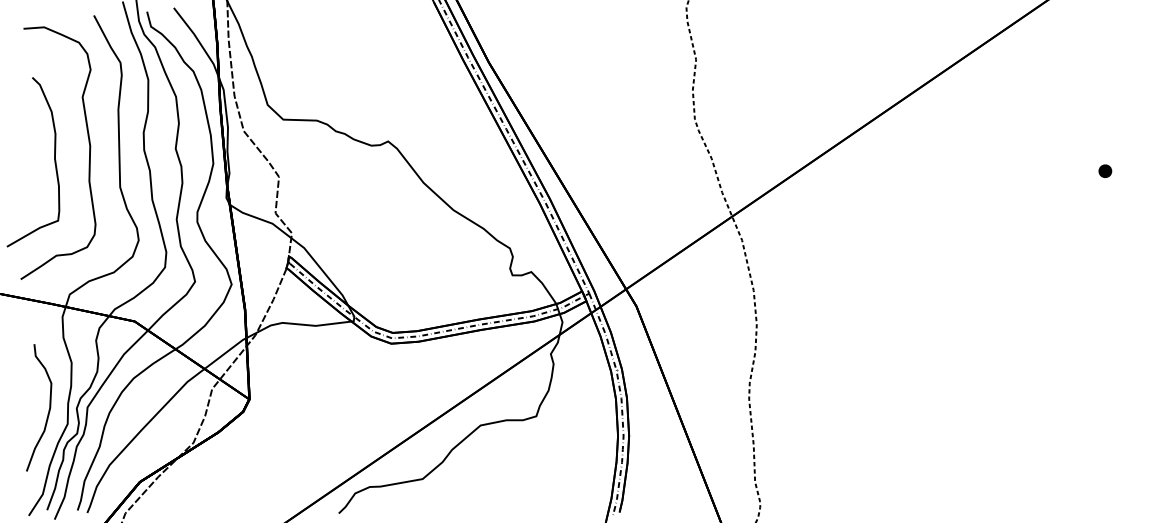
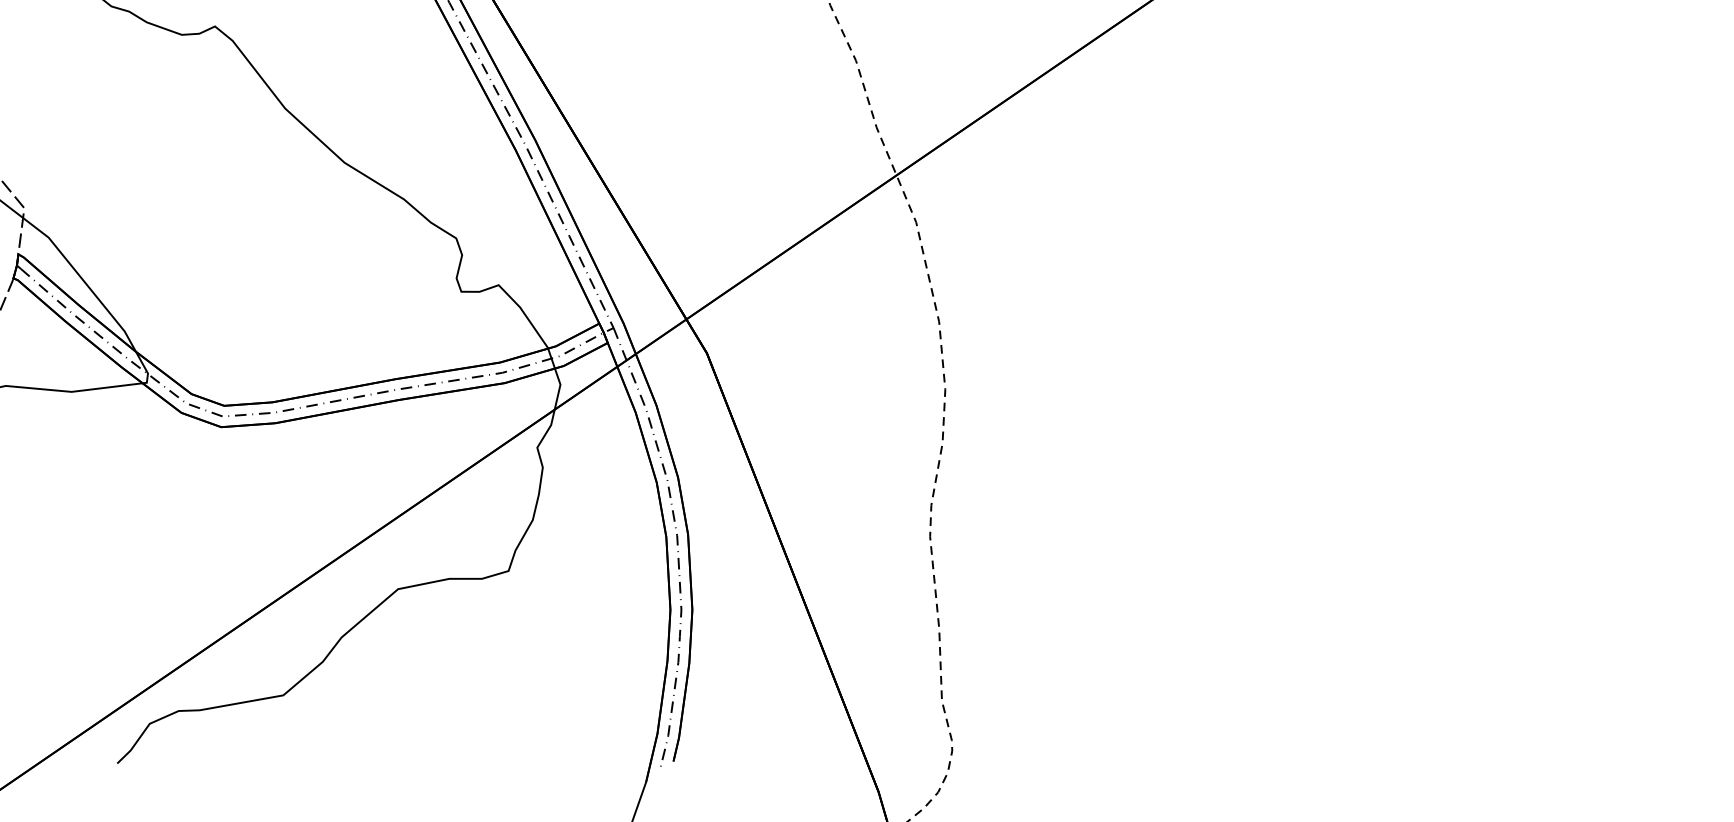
part: (1105, 170) -> (1636, 84), removed

